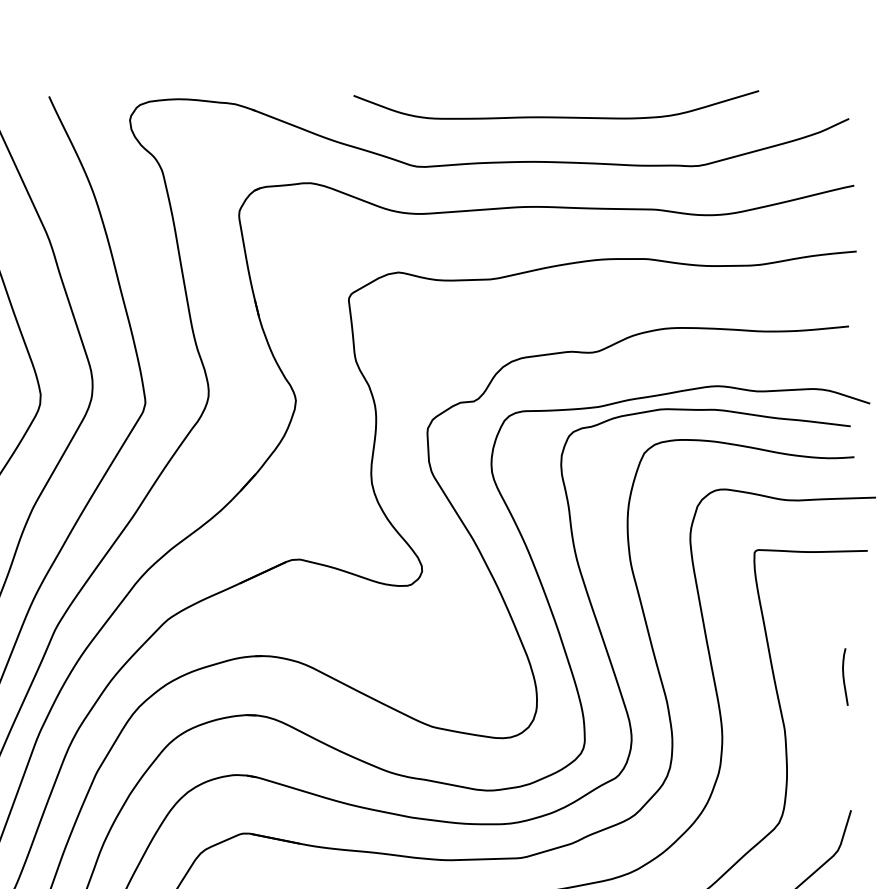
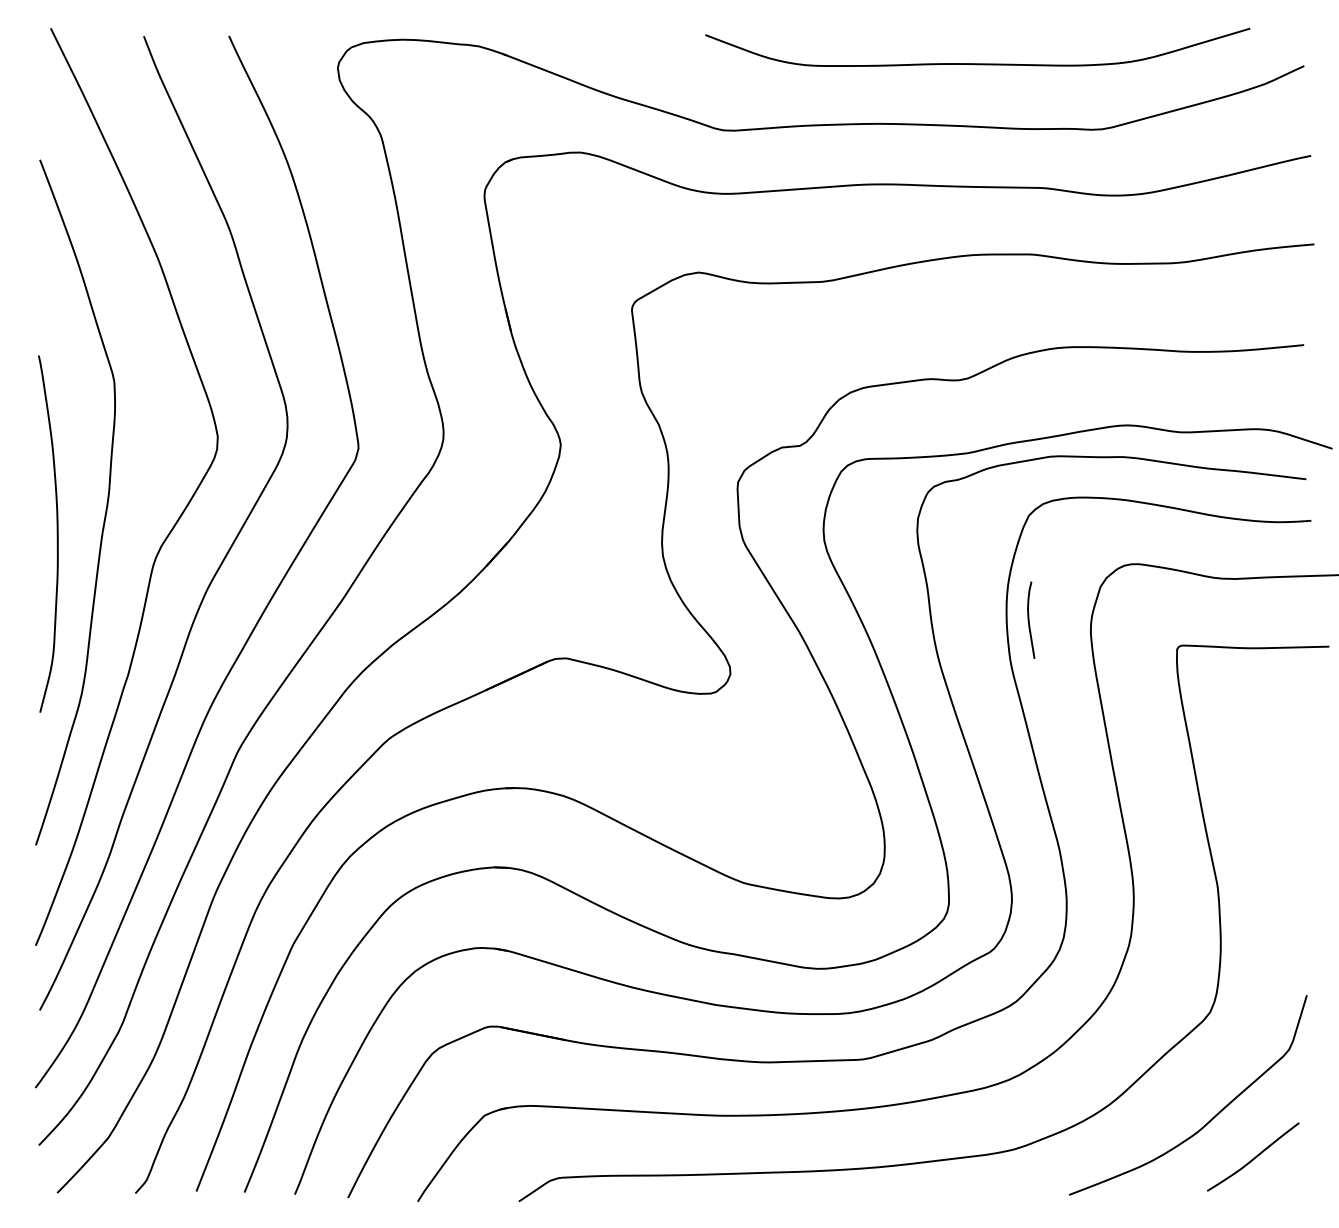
curve: (556, 116) -> (977, 63), moved
curve: (844, 676) -> (1029, 619), moved

